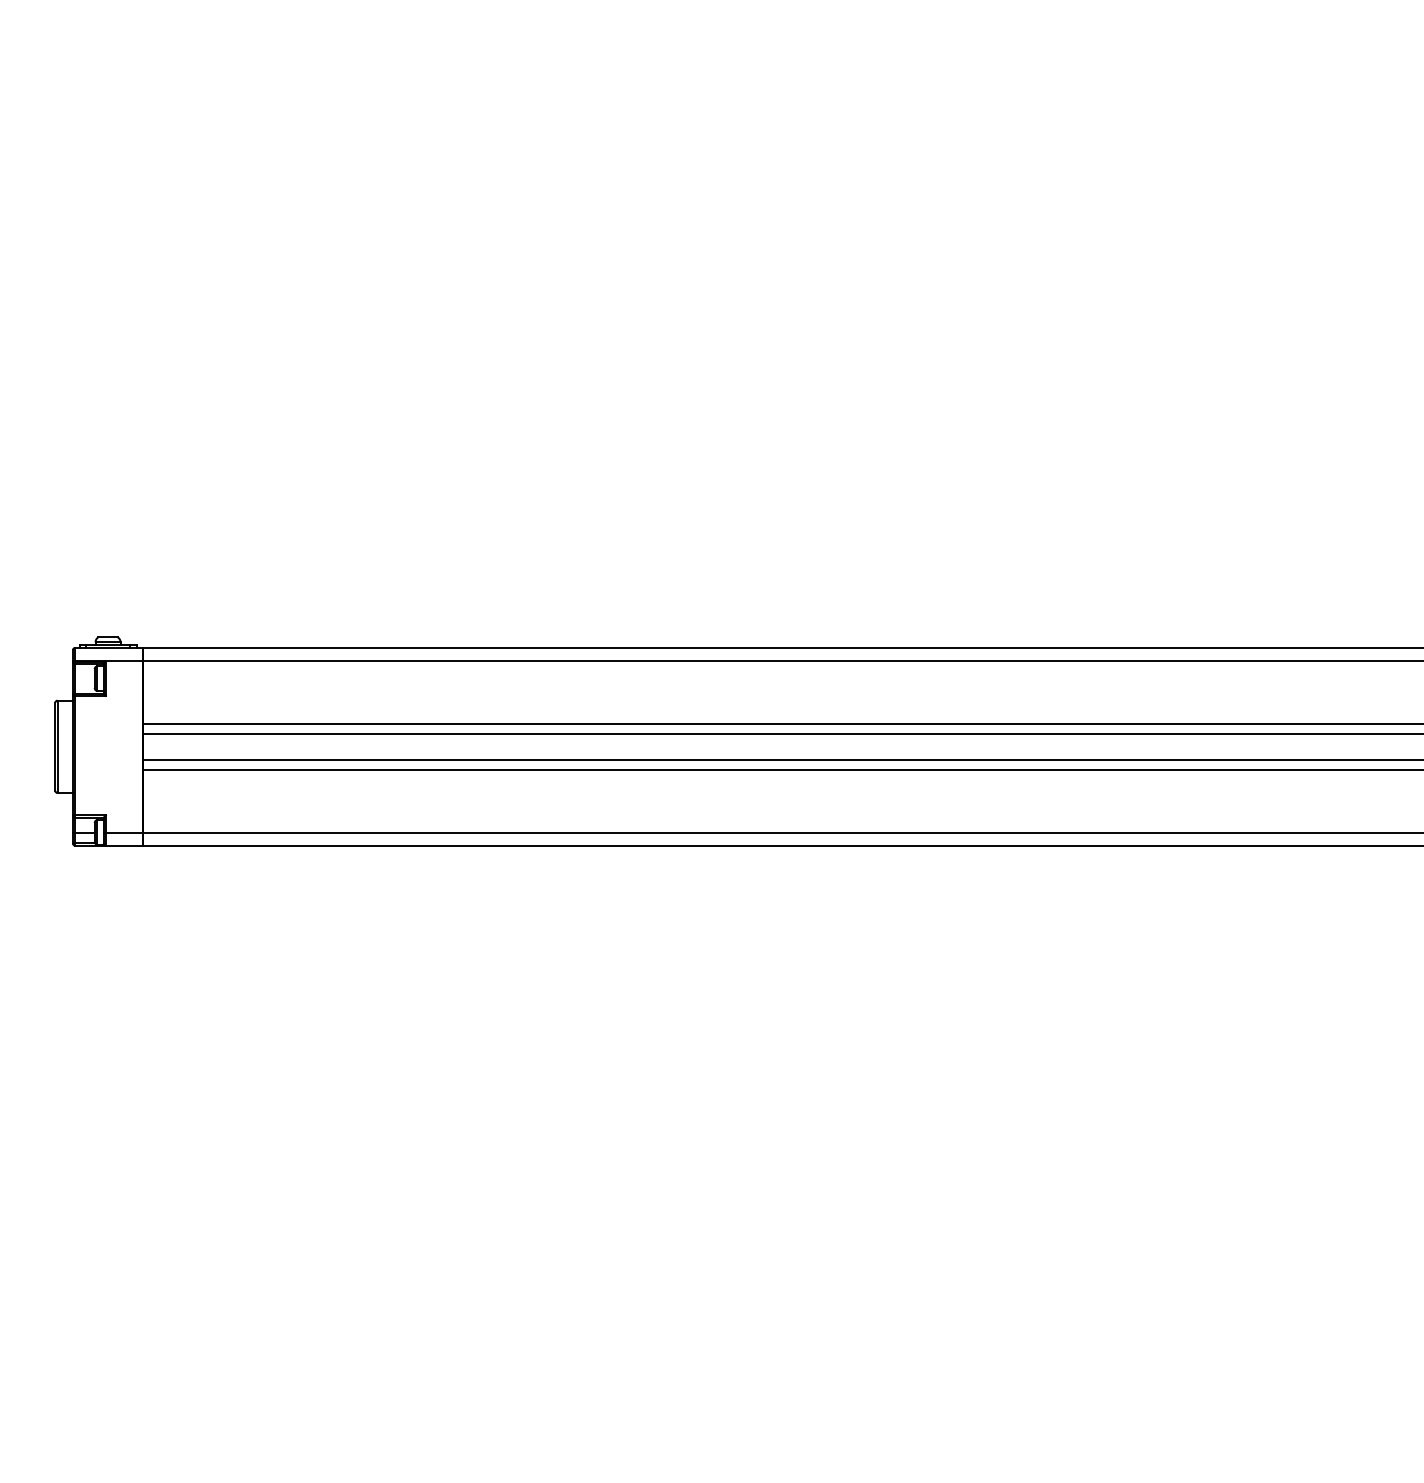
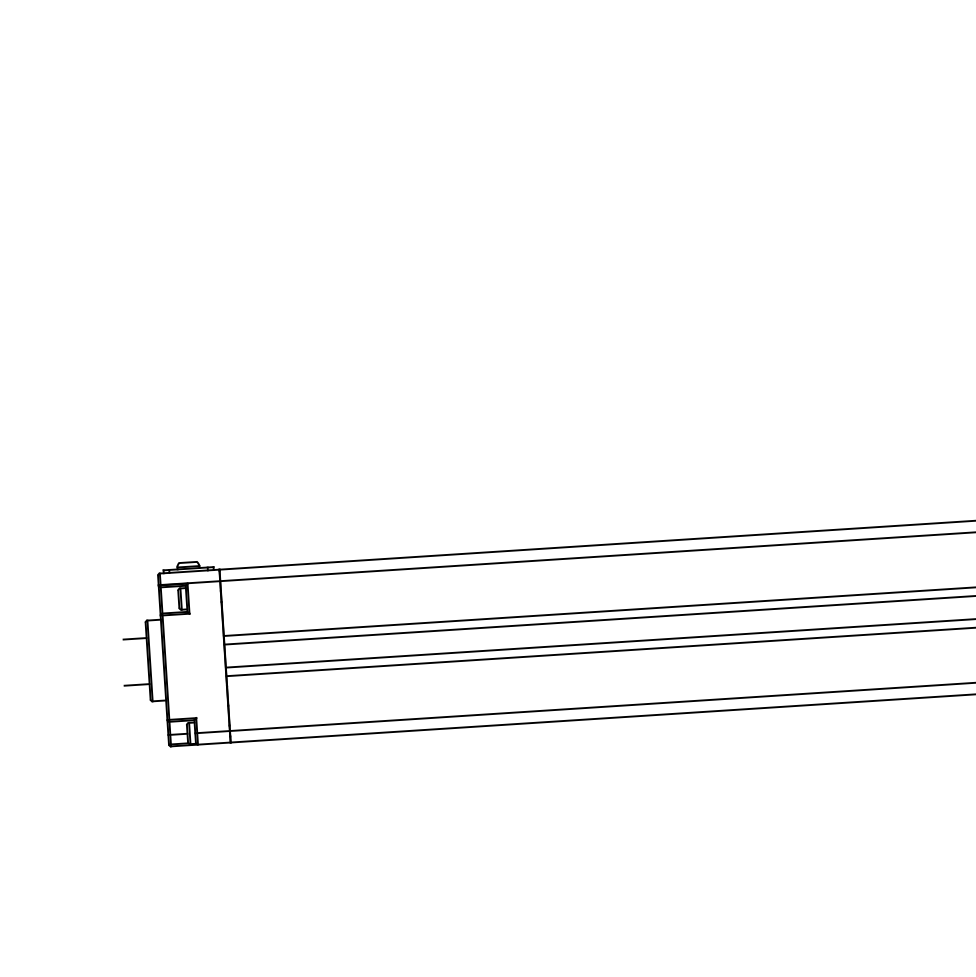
line: (41, 720) -> (134, 638), added
line: (40, 773) -> (136, 685), added

